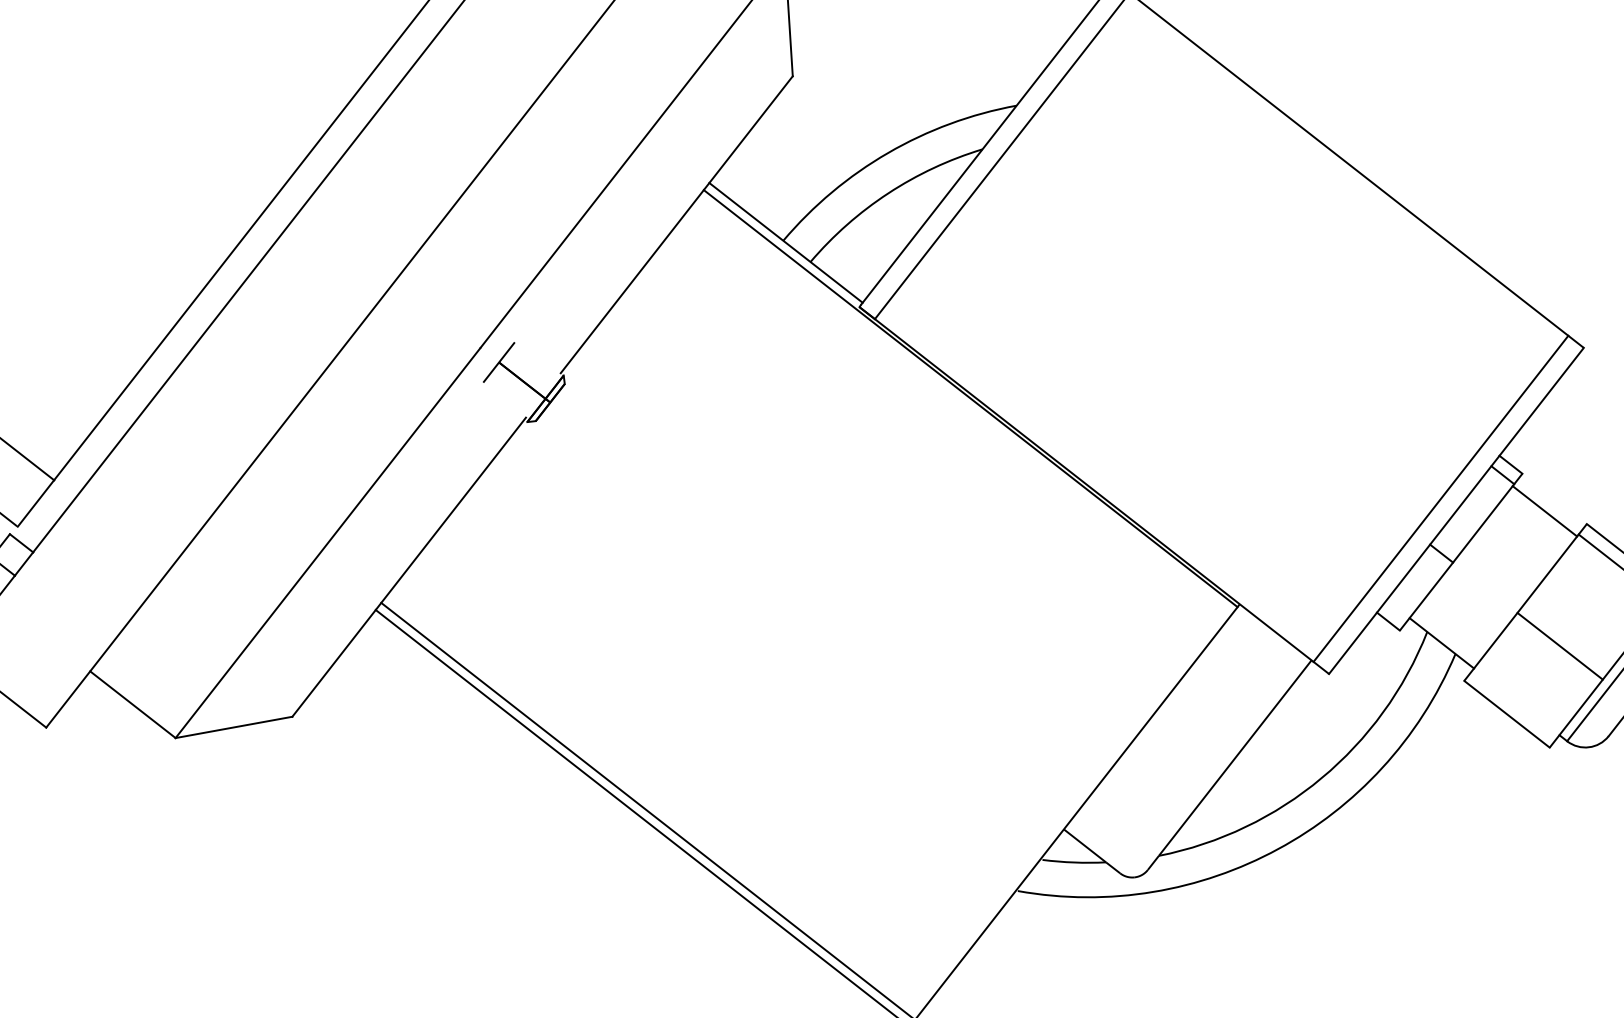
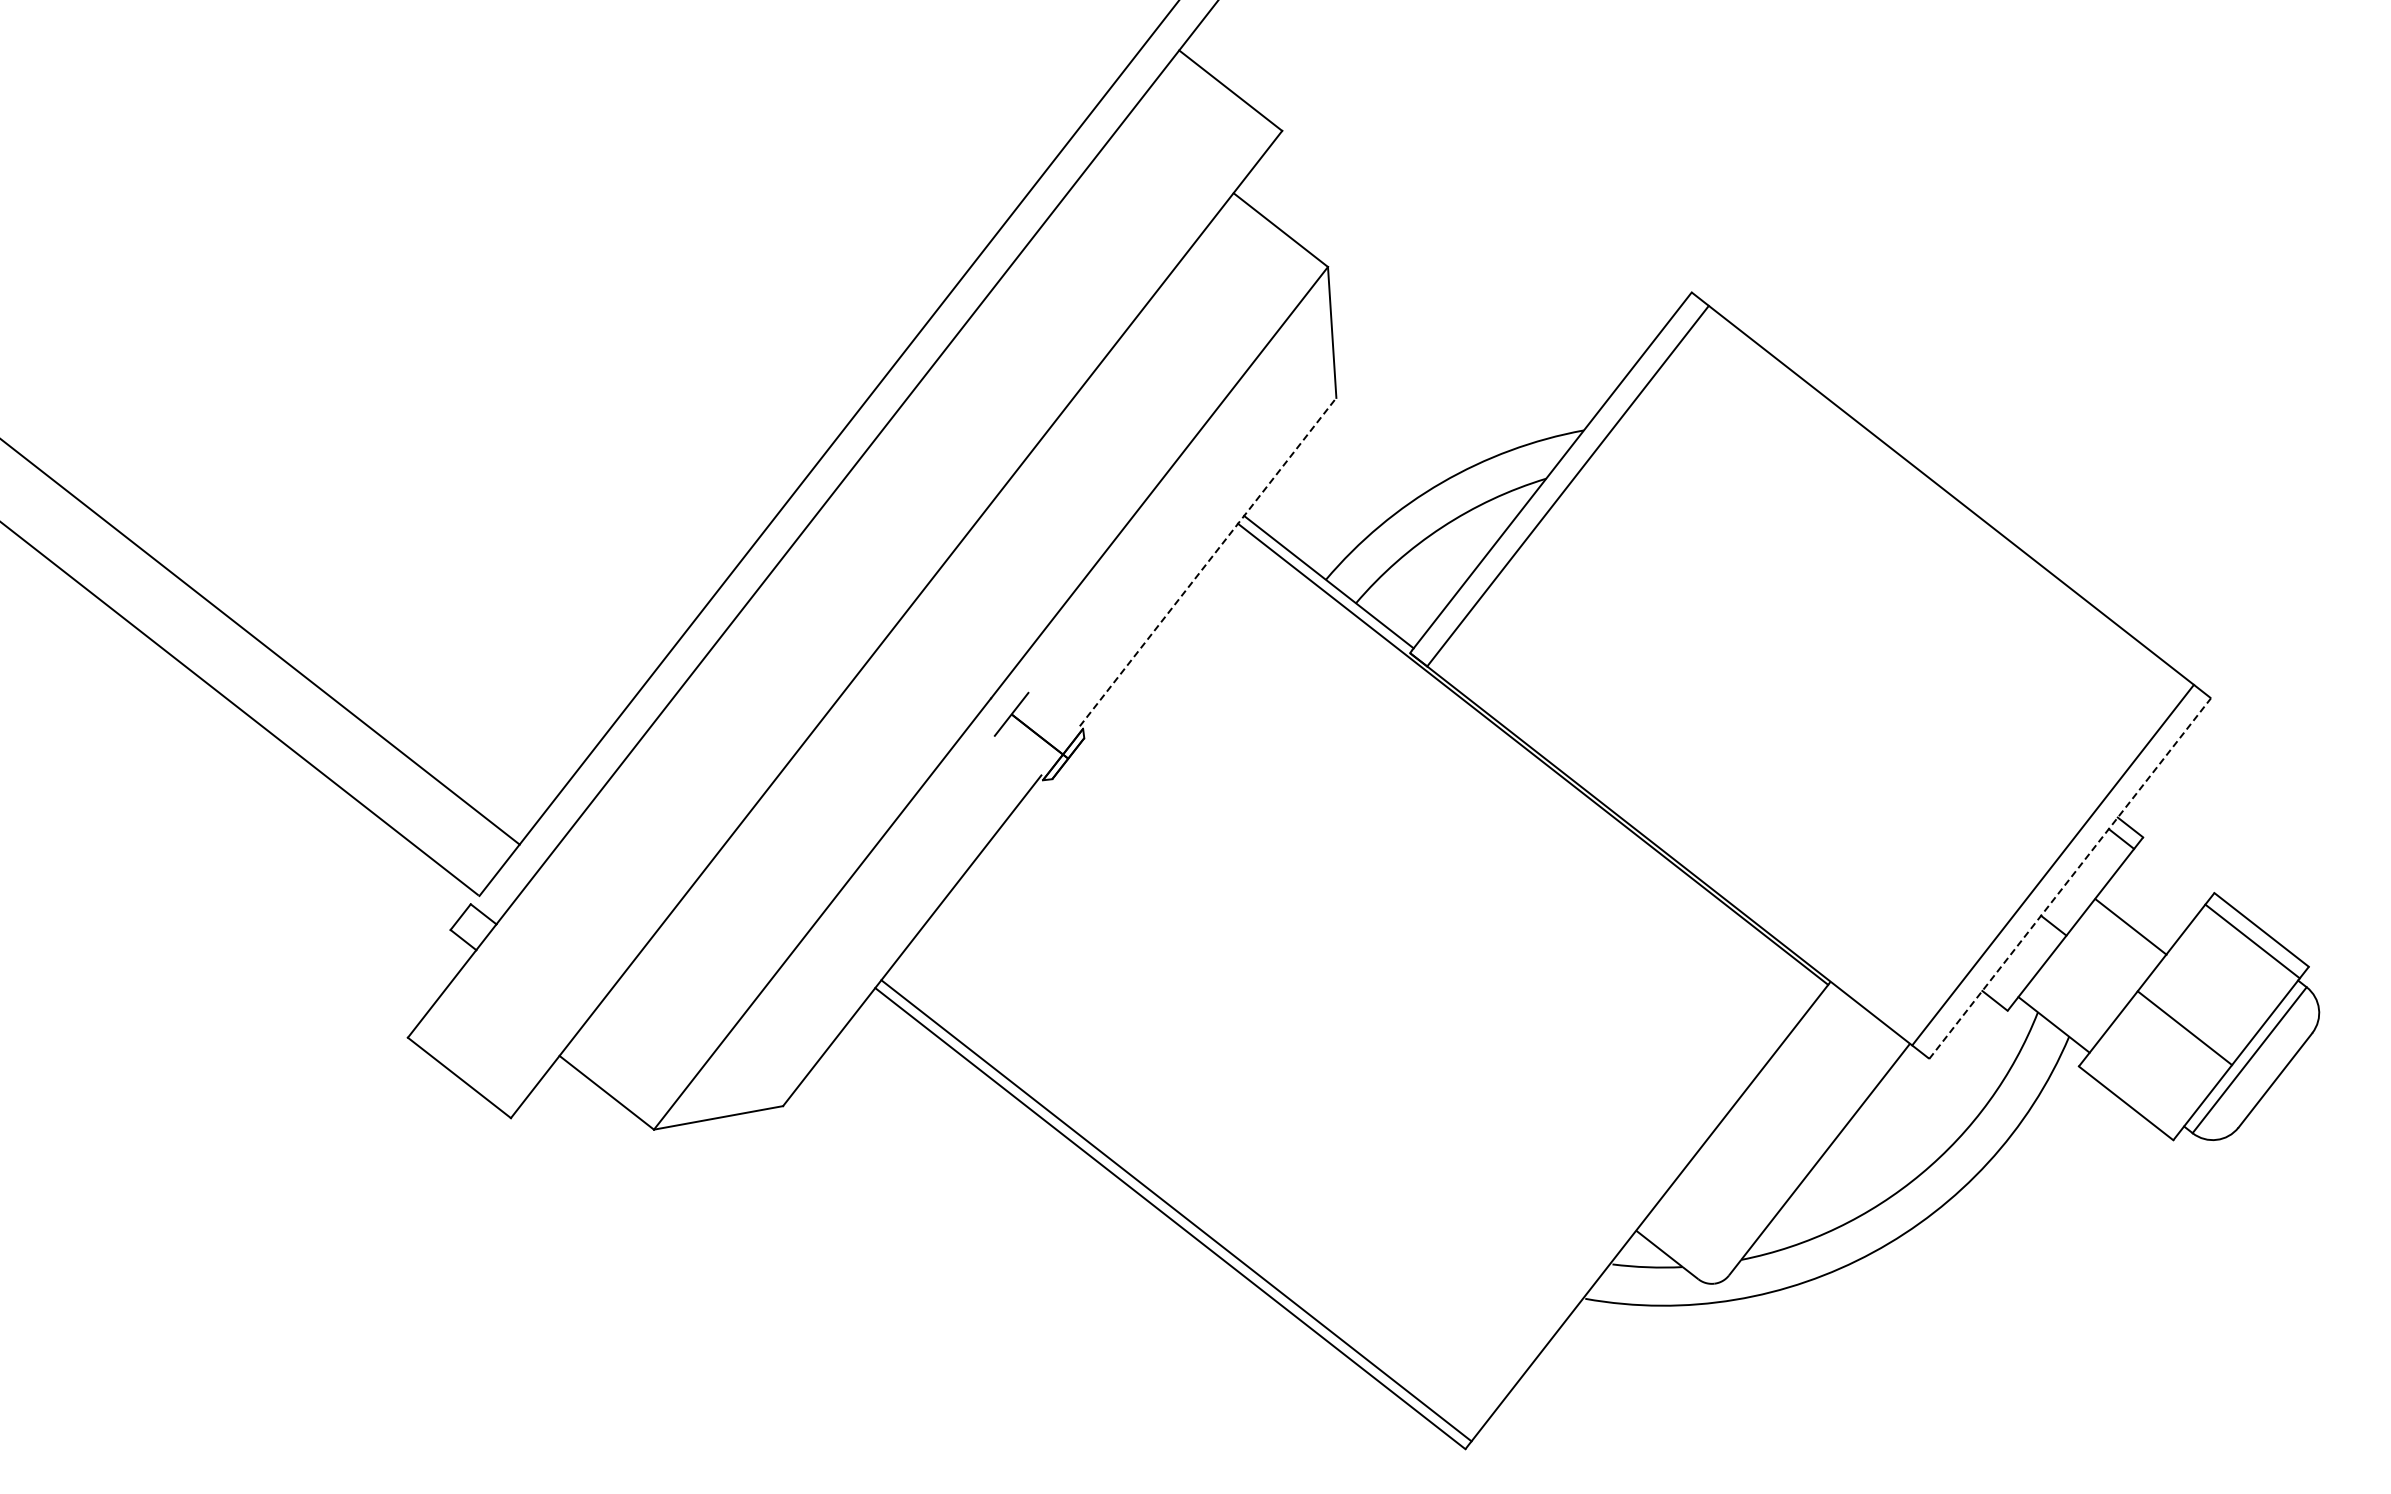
line: (677, 224) -> (1208, 561), solid -> dashed
line: (1456, 510) -> (2070, 878), solid -> dashed
line: (1544, 510) -> (2130, 926), moved

